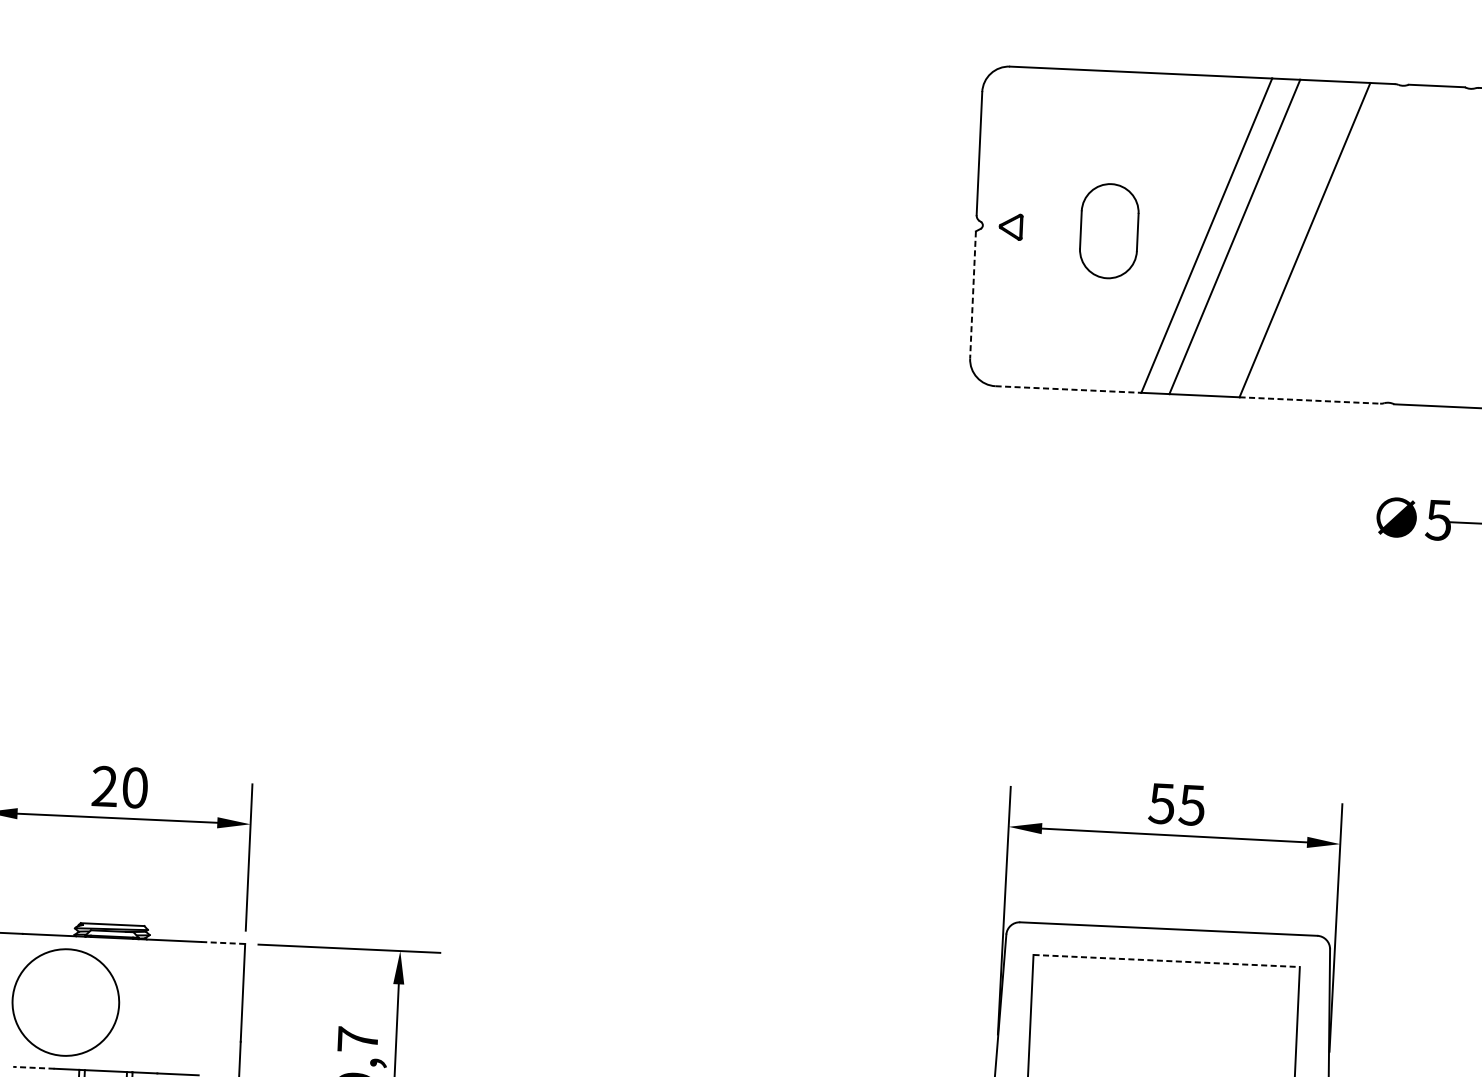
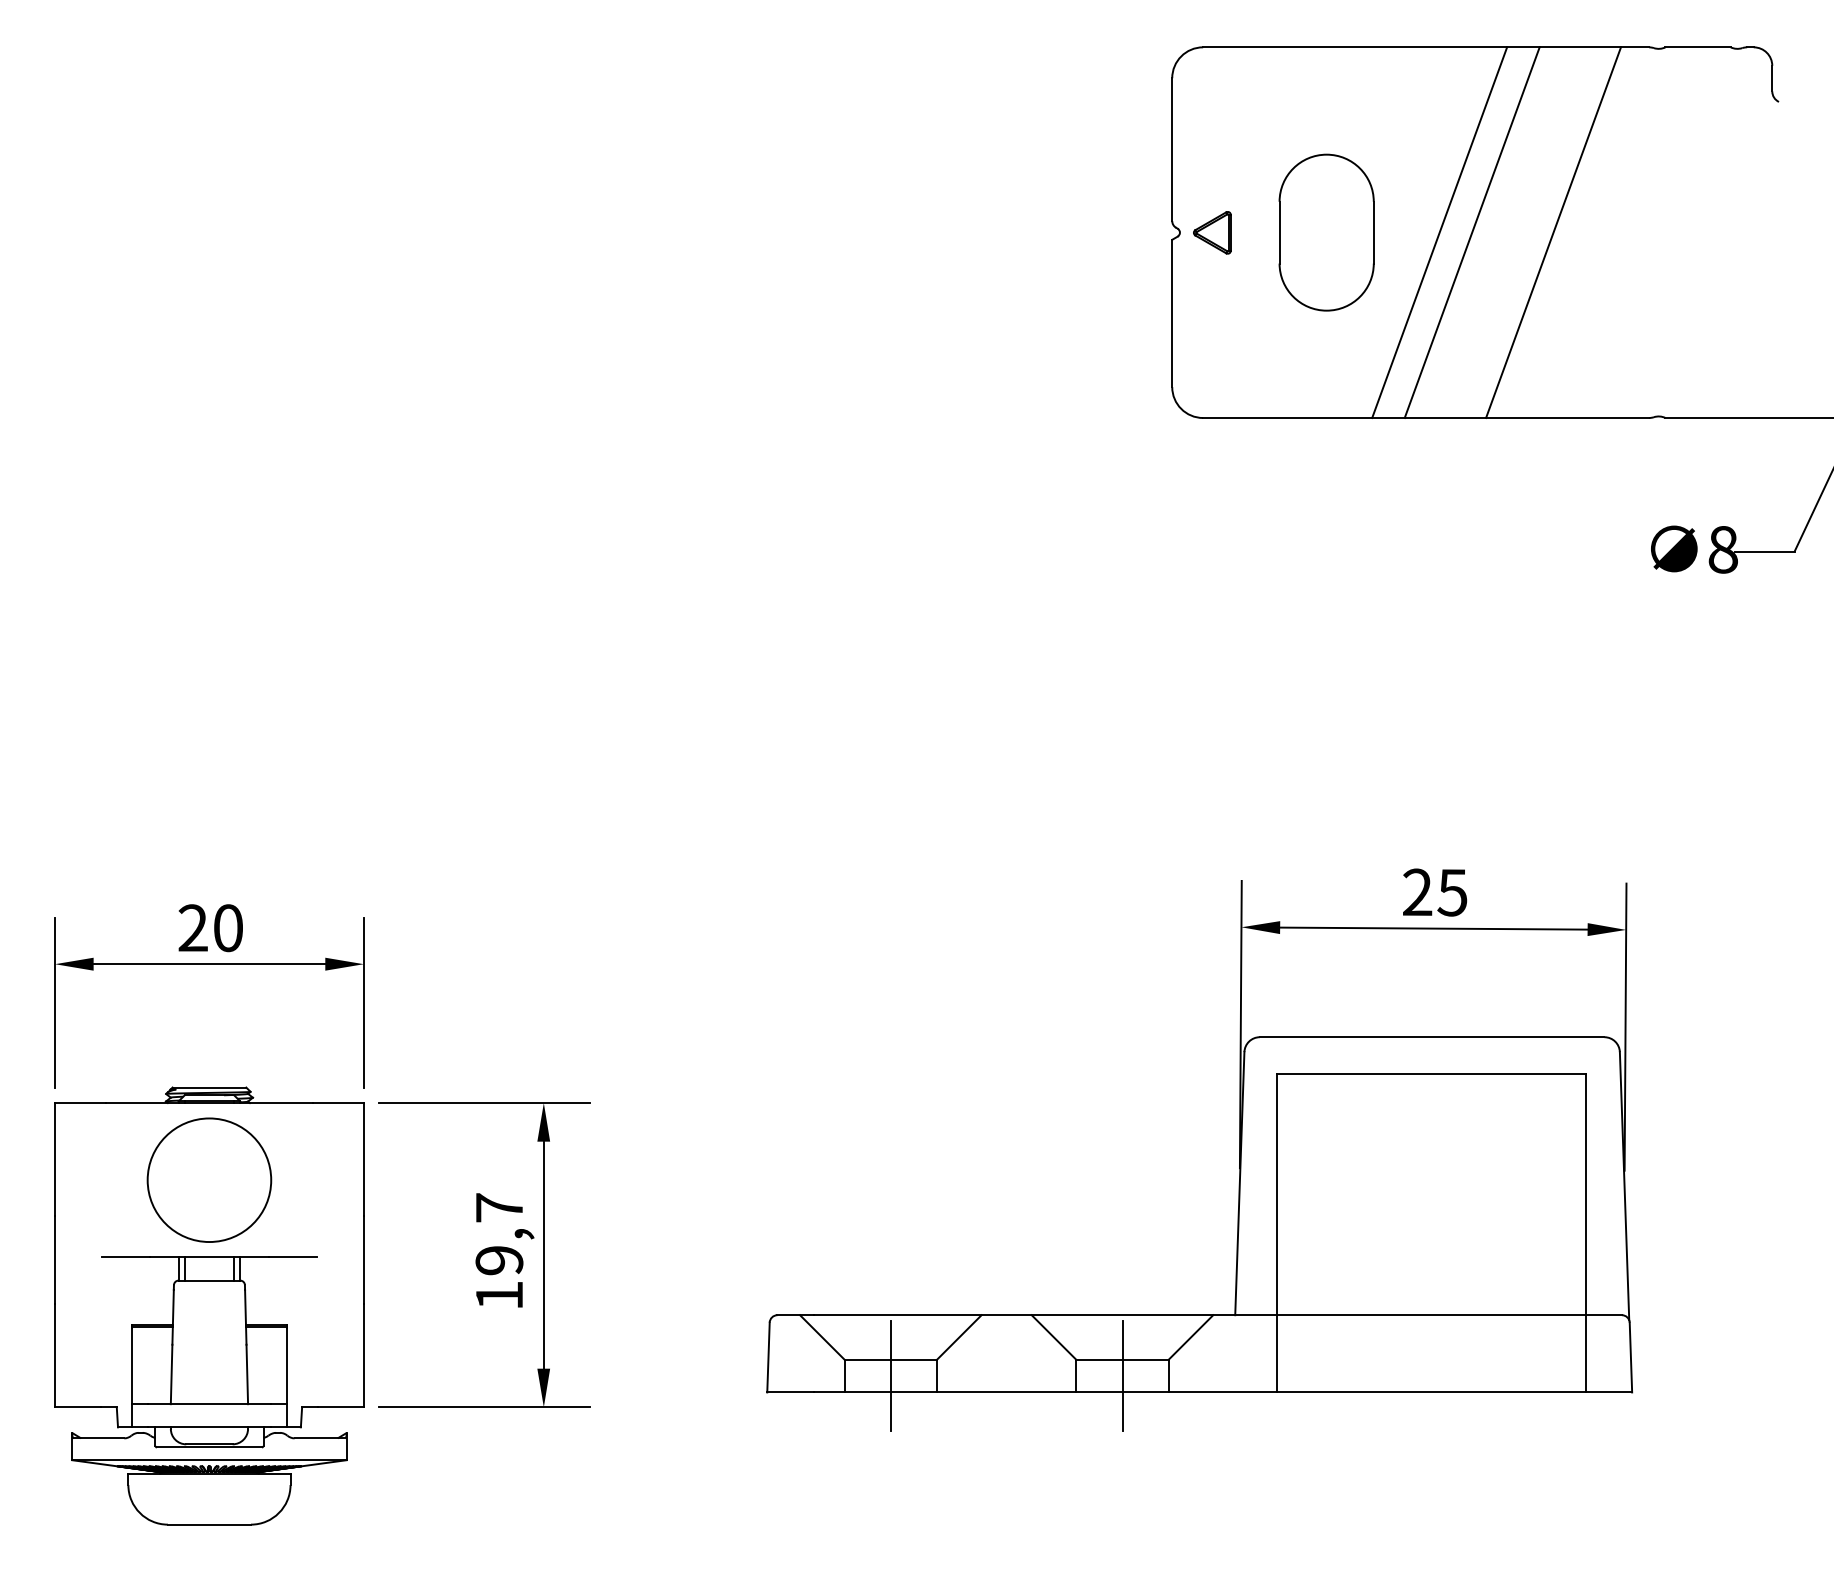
part: (1010, 226) -> (1212, 232), size x1.43
part: (1109, 231) -> (1326, 232), size x1.43
line: (973, 294) -> (1172, 313), dashed -> solid
line: (1068, 389) -> (1287, 418), dashed -> solid
line: (1309, 400) -> (1567, 418), dashed -> solid
text: (1438, 519) -> (1722, 549), 5 -> 8
text: (1161, 803) -> (1417, 892), 55 -> 25
line: (223, 943) -> (338, 1103), dashed -> solid
line: (1166, 961) -> (1431, 1074), dashed -> solid
circle: (65, 1001) -> (209, 1179), moved
line: (33, 1067) -> (125, 1257), dashed -> solid

